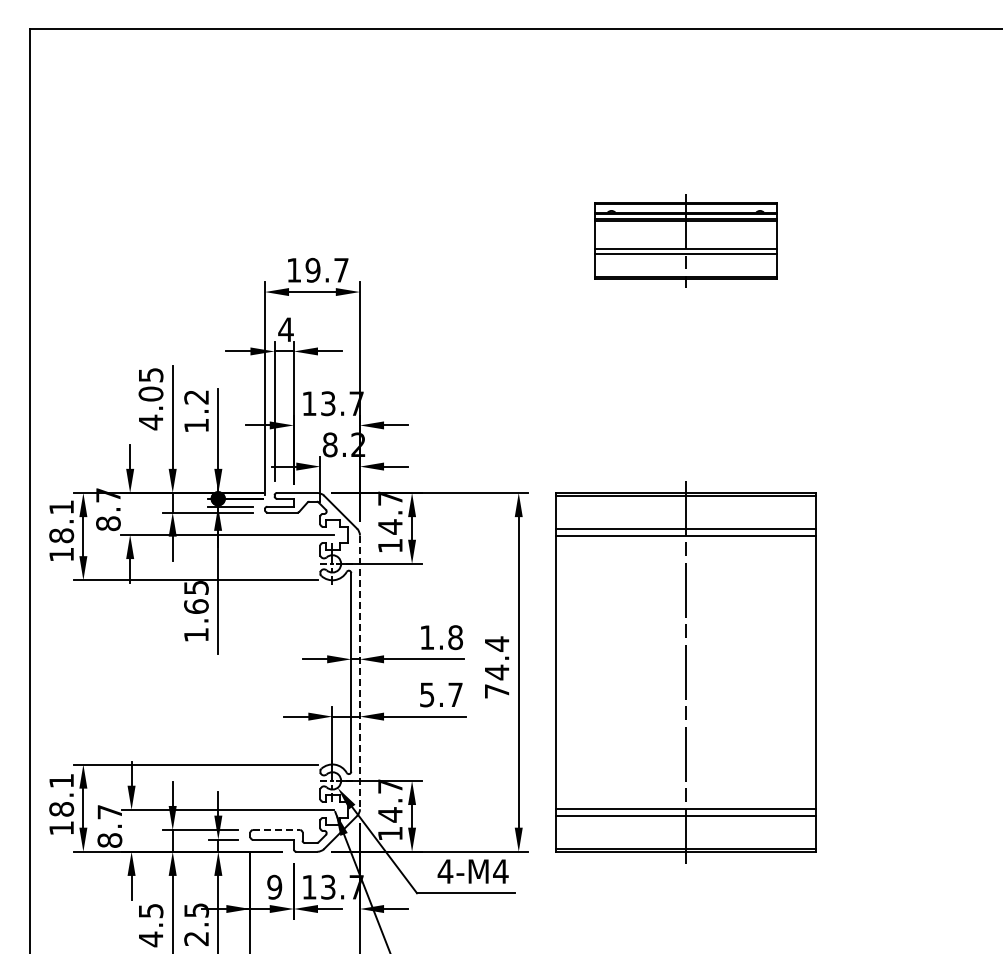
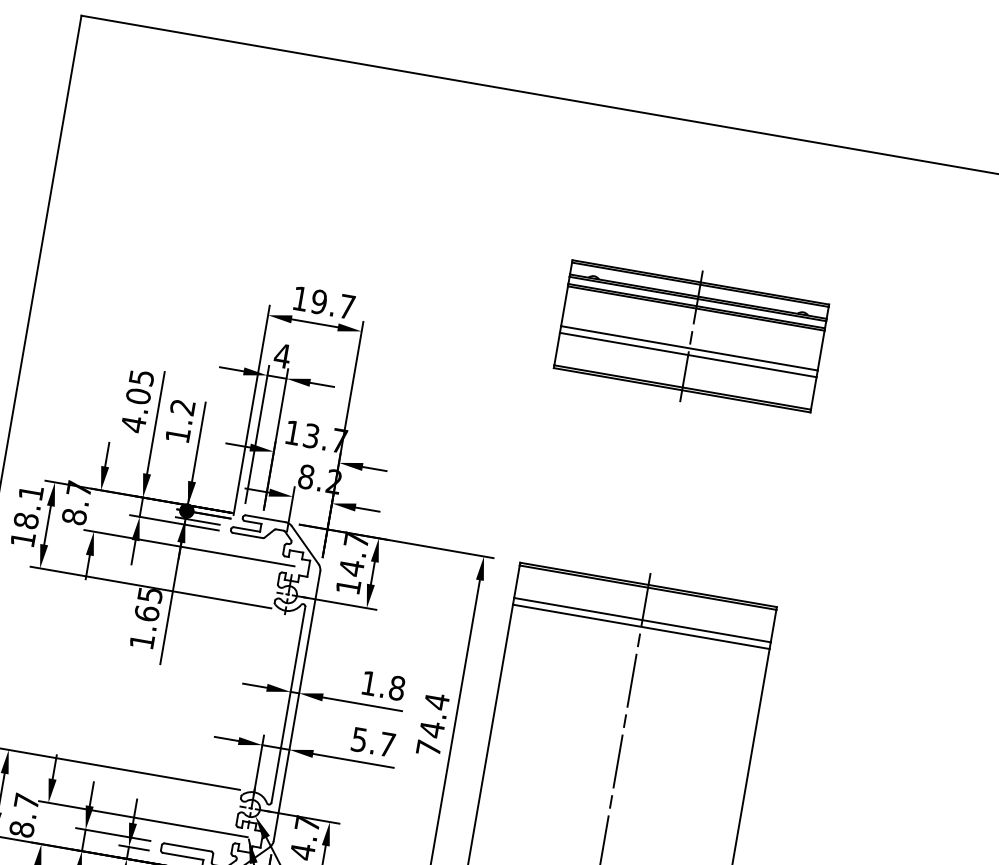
part: (685, 240) -> (691, 336), size x1.43
line: (359, 672) -> (296, 706), dashed -> solid
line: (276, 830) -> (187, 847), dashed -> solid

